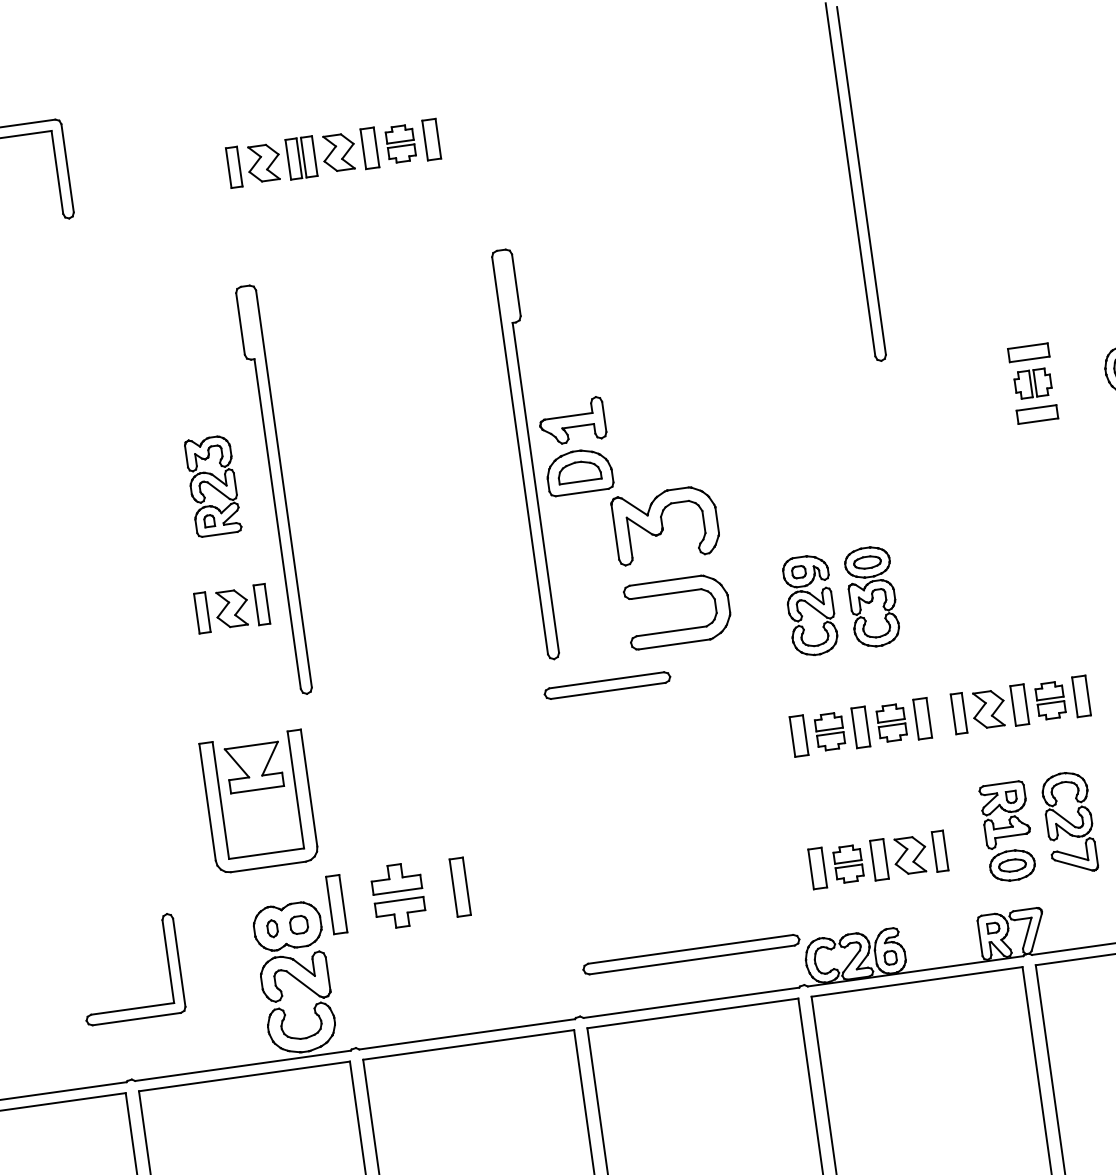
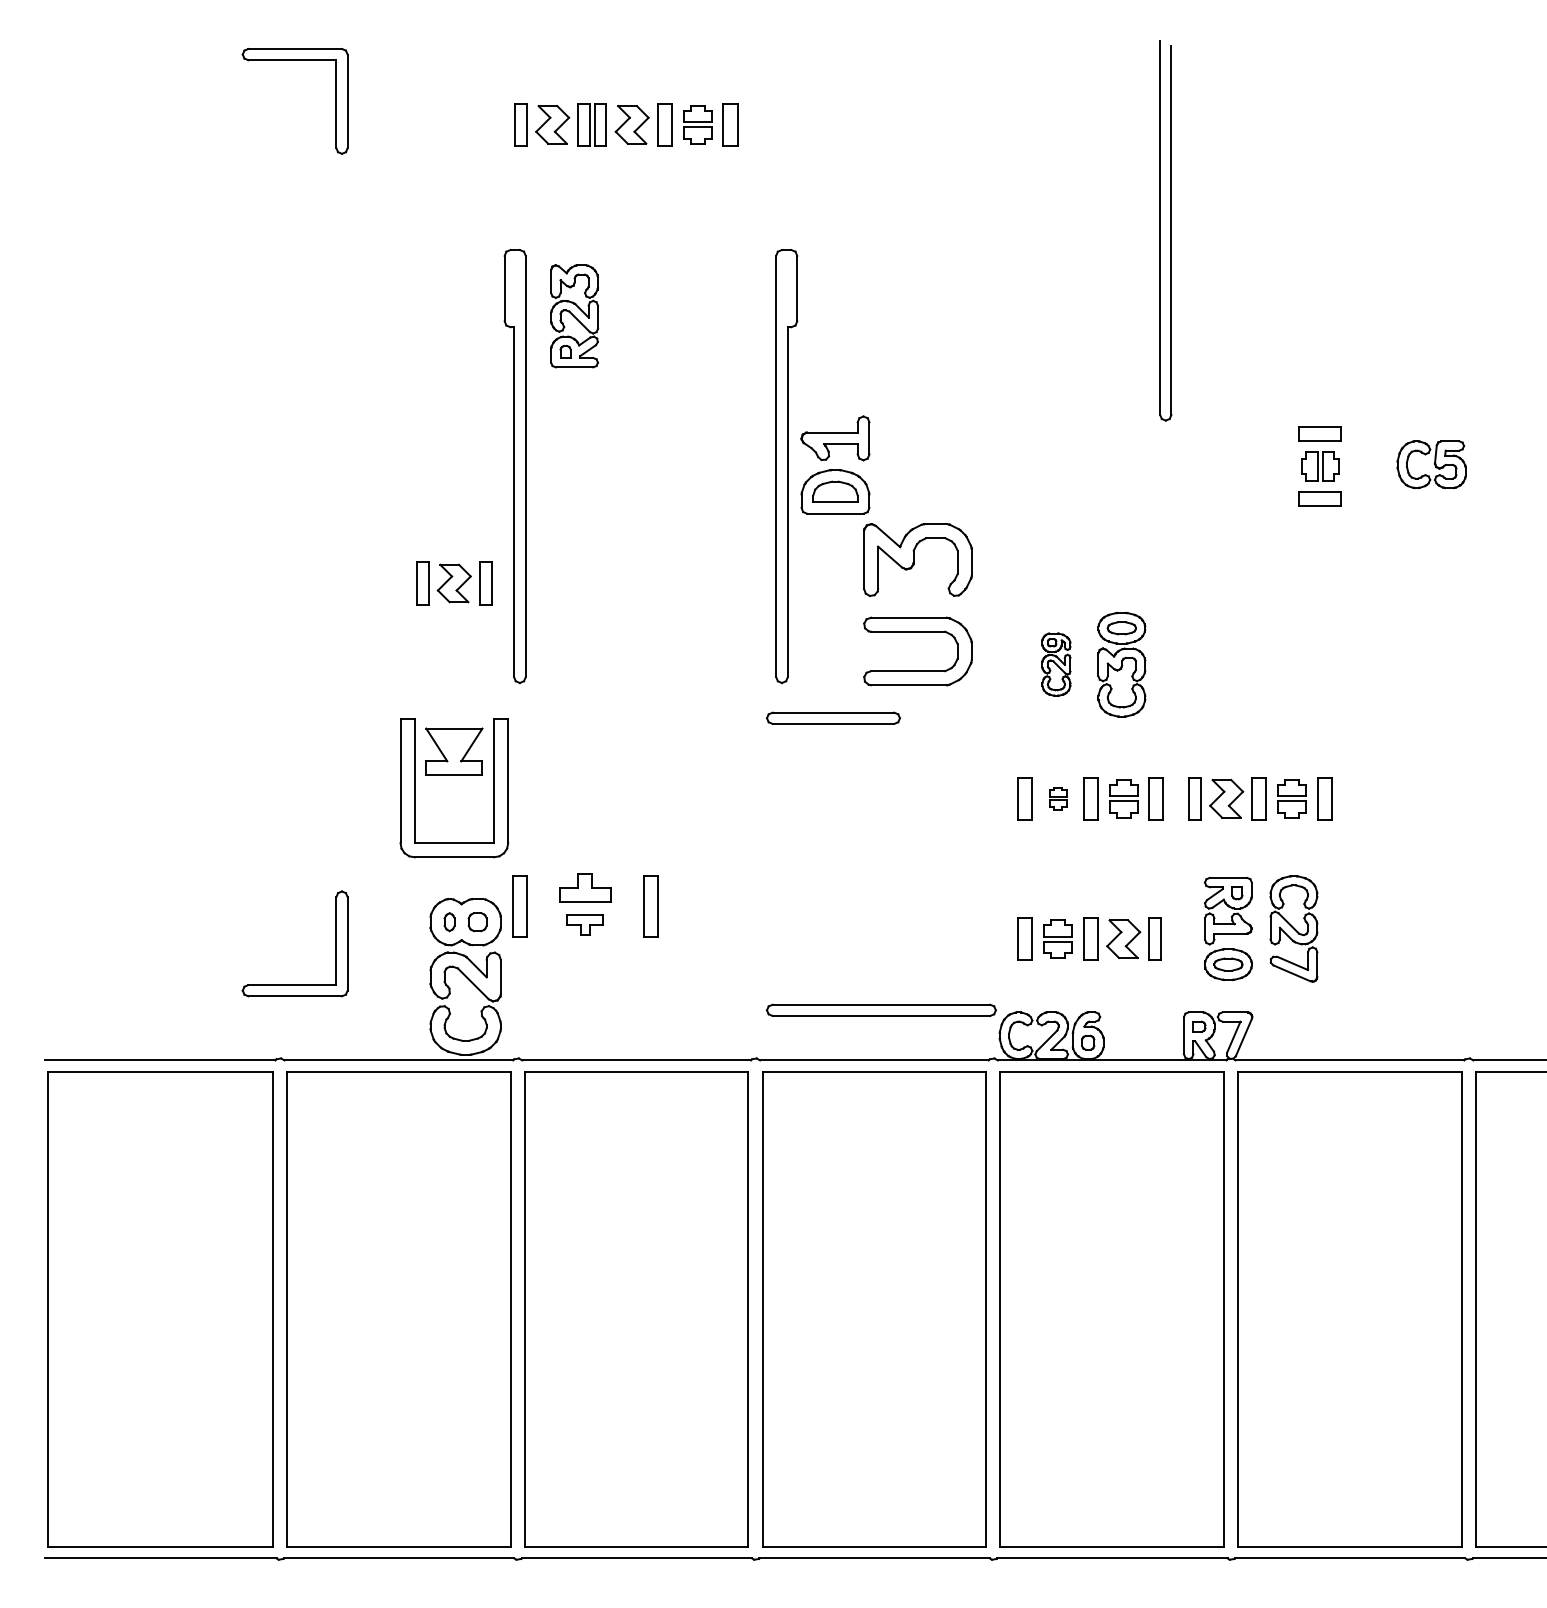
part: (213, 486) -> (574, 316), moved
part: (810, 605) -> (1056, 664), size x0.6
part: (829, 731) -> (1057, 798), size x0.6
part: (400, 912) -> (585, 924), size x0.7

